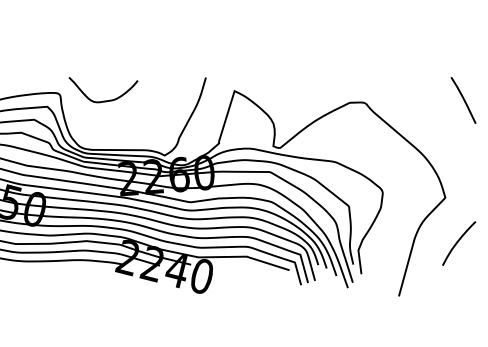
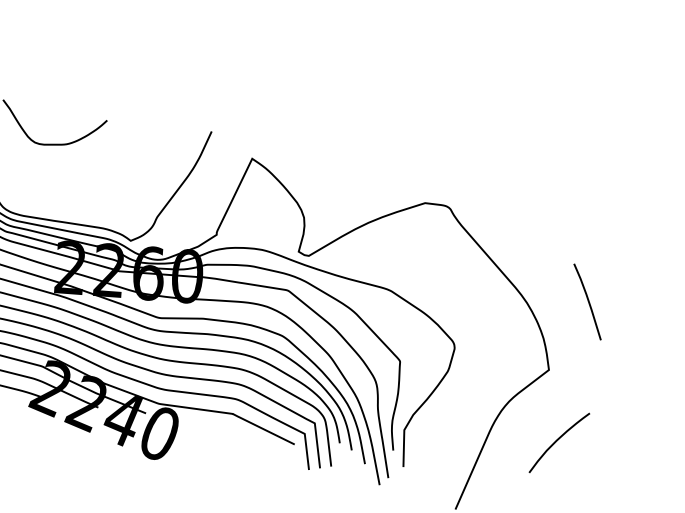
line: (463, 100) -> (587, 302), moved

